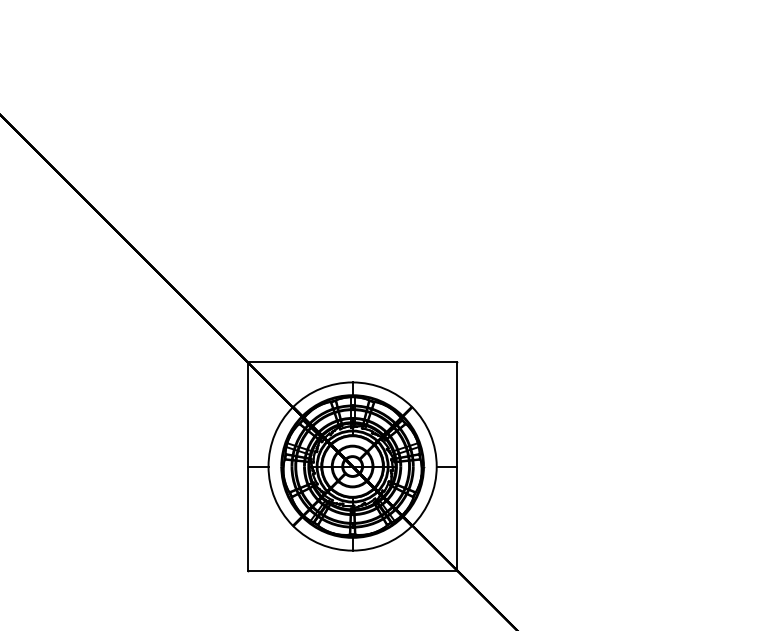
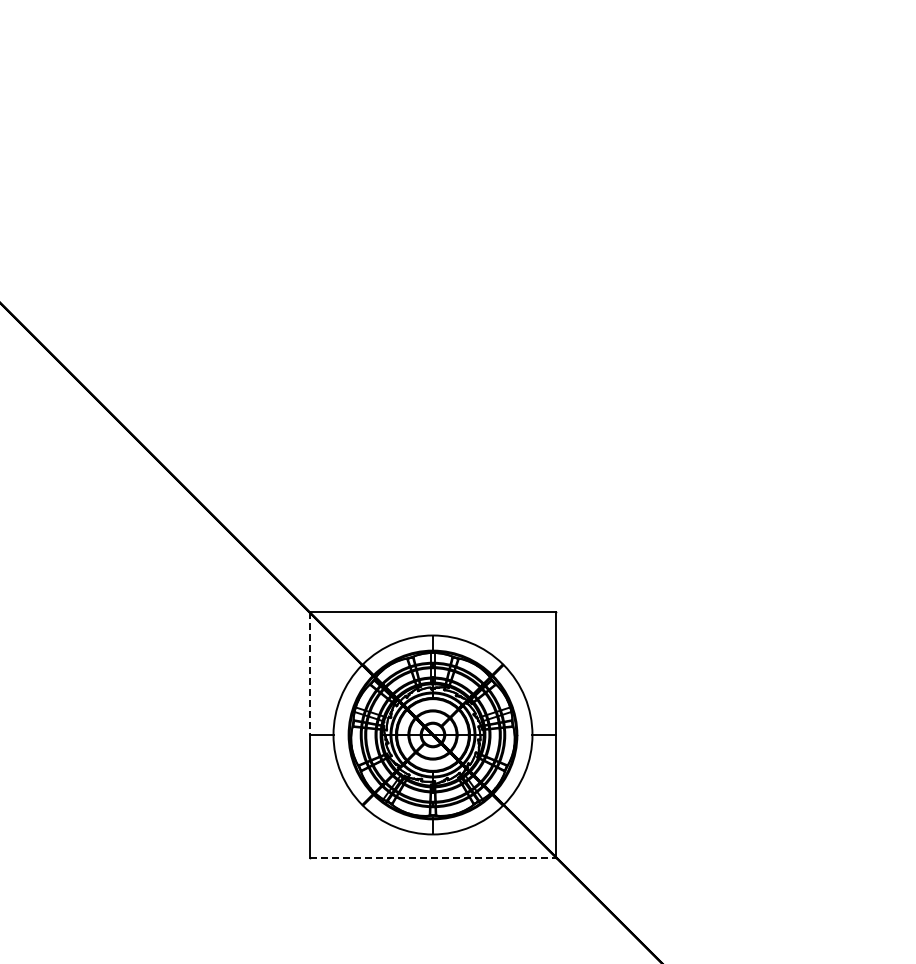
line: (248, 414) -> (309, 673), solid -> dashed
line: (353, 570) -> (433, 858), solid -> dashed

